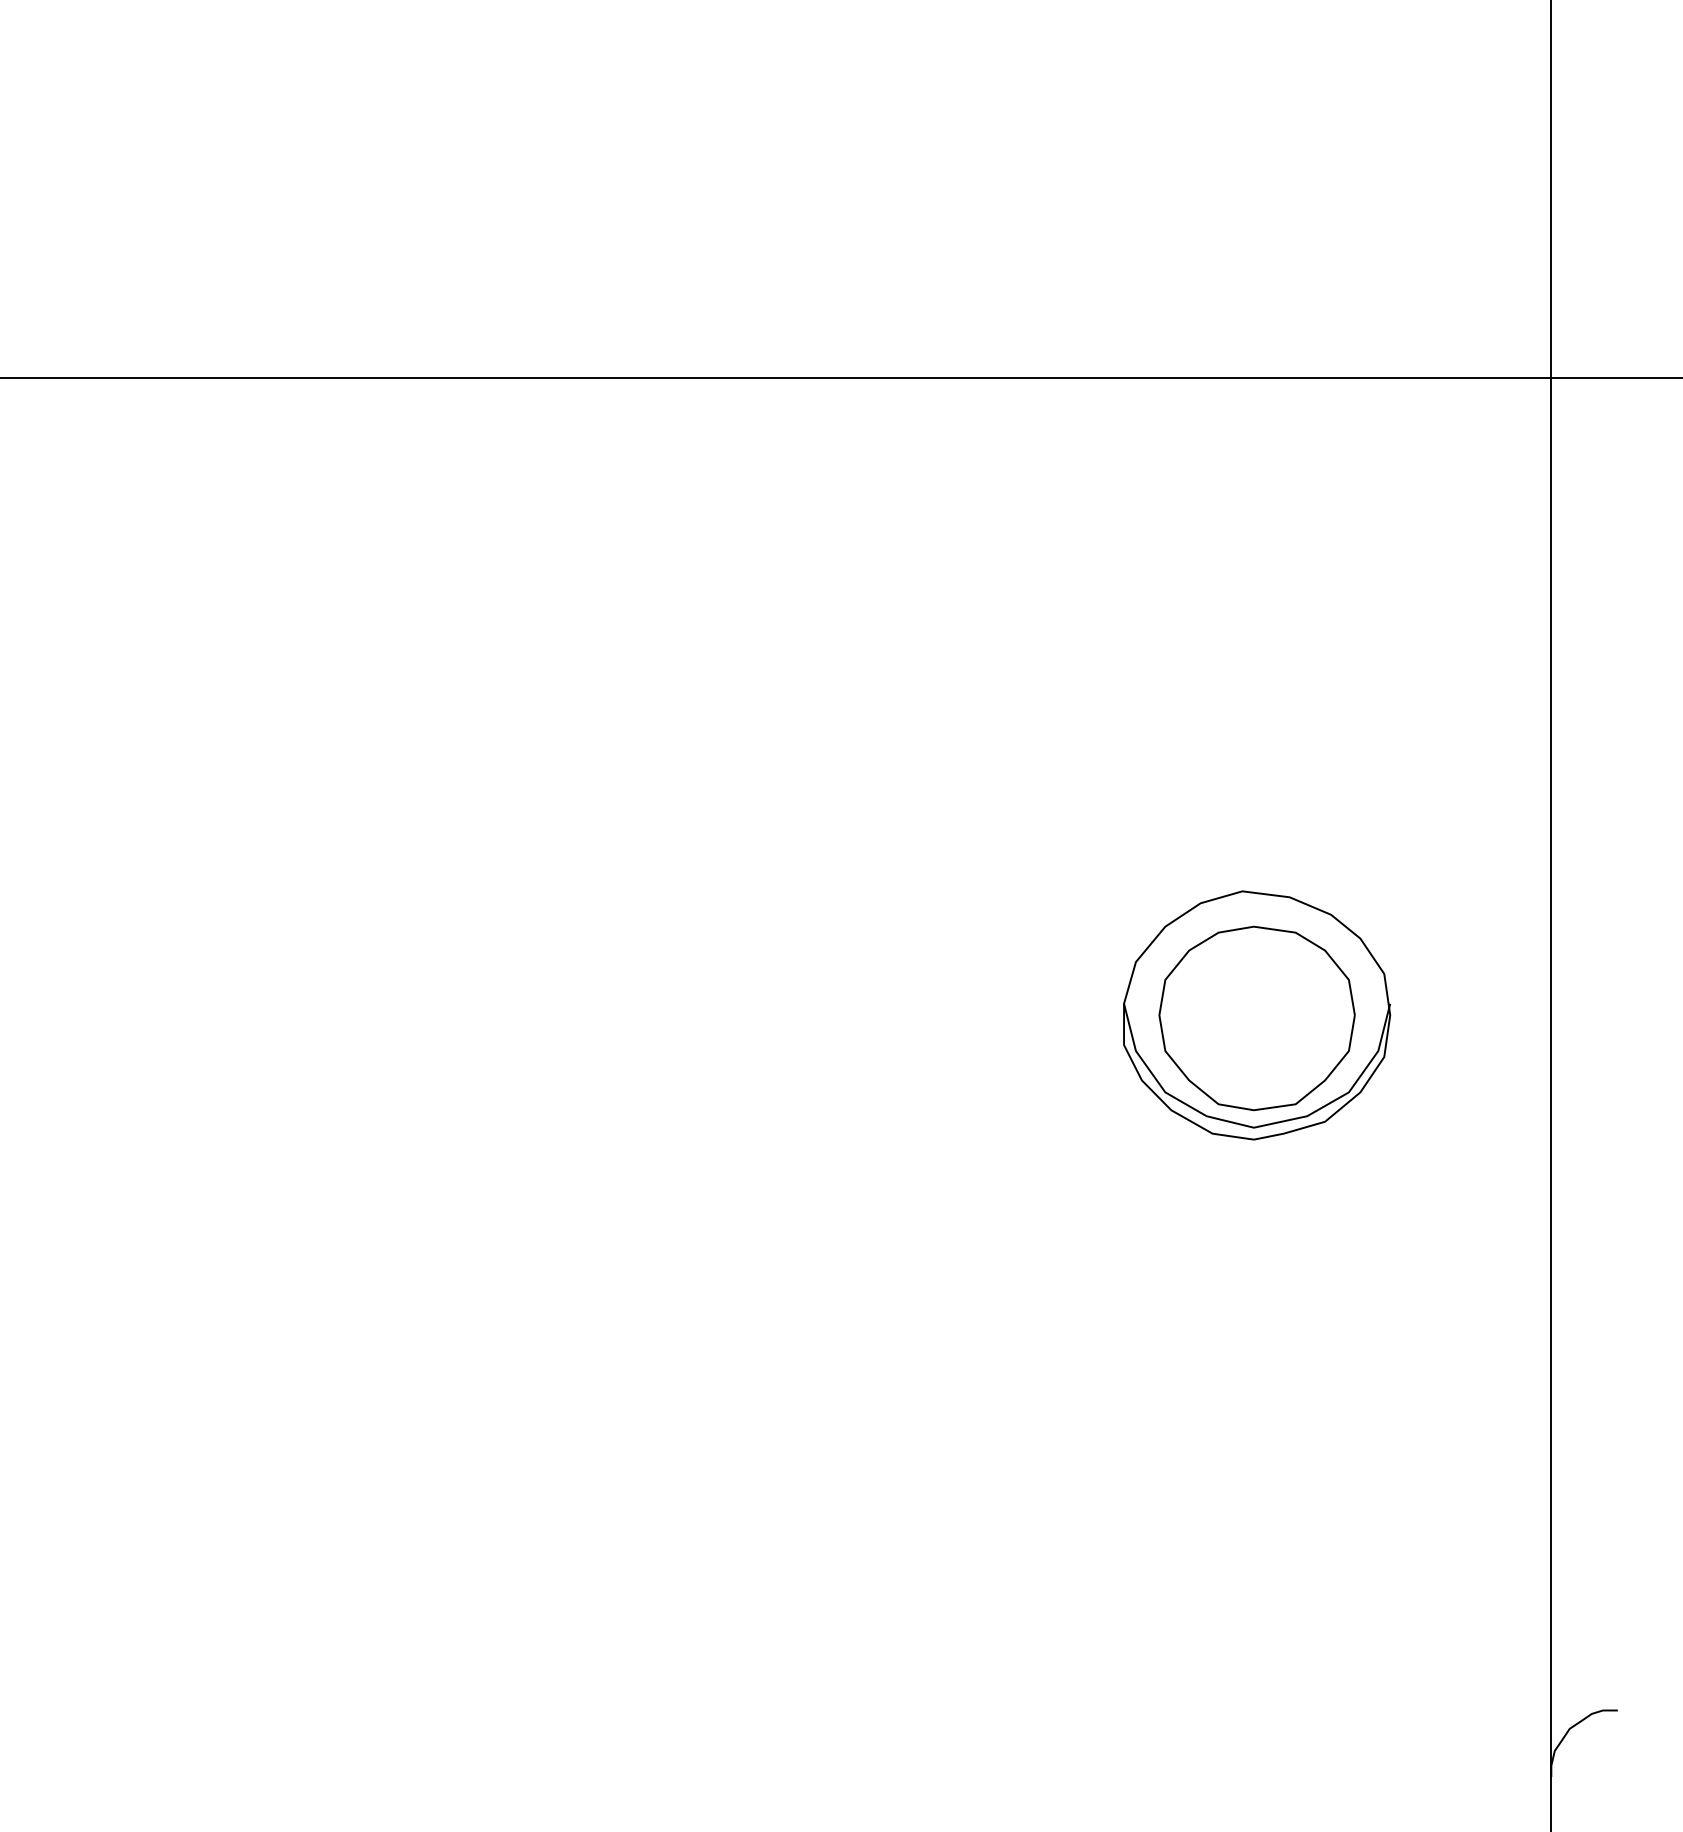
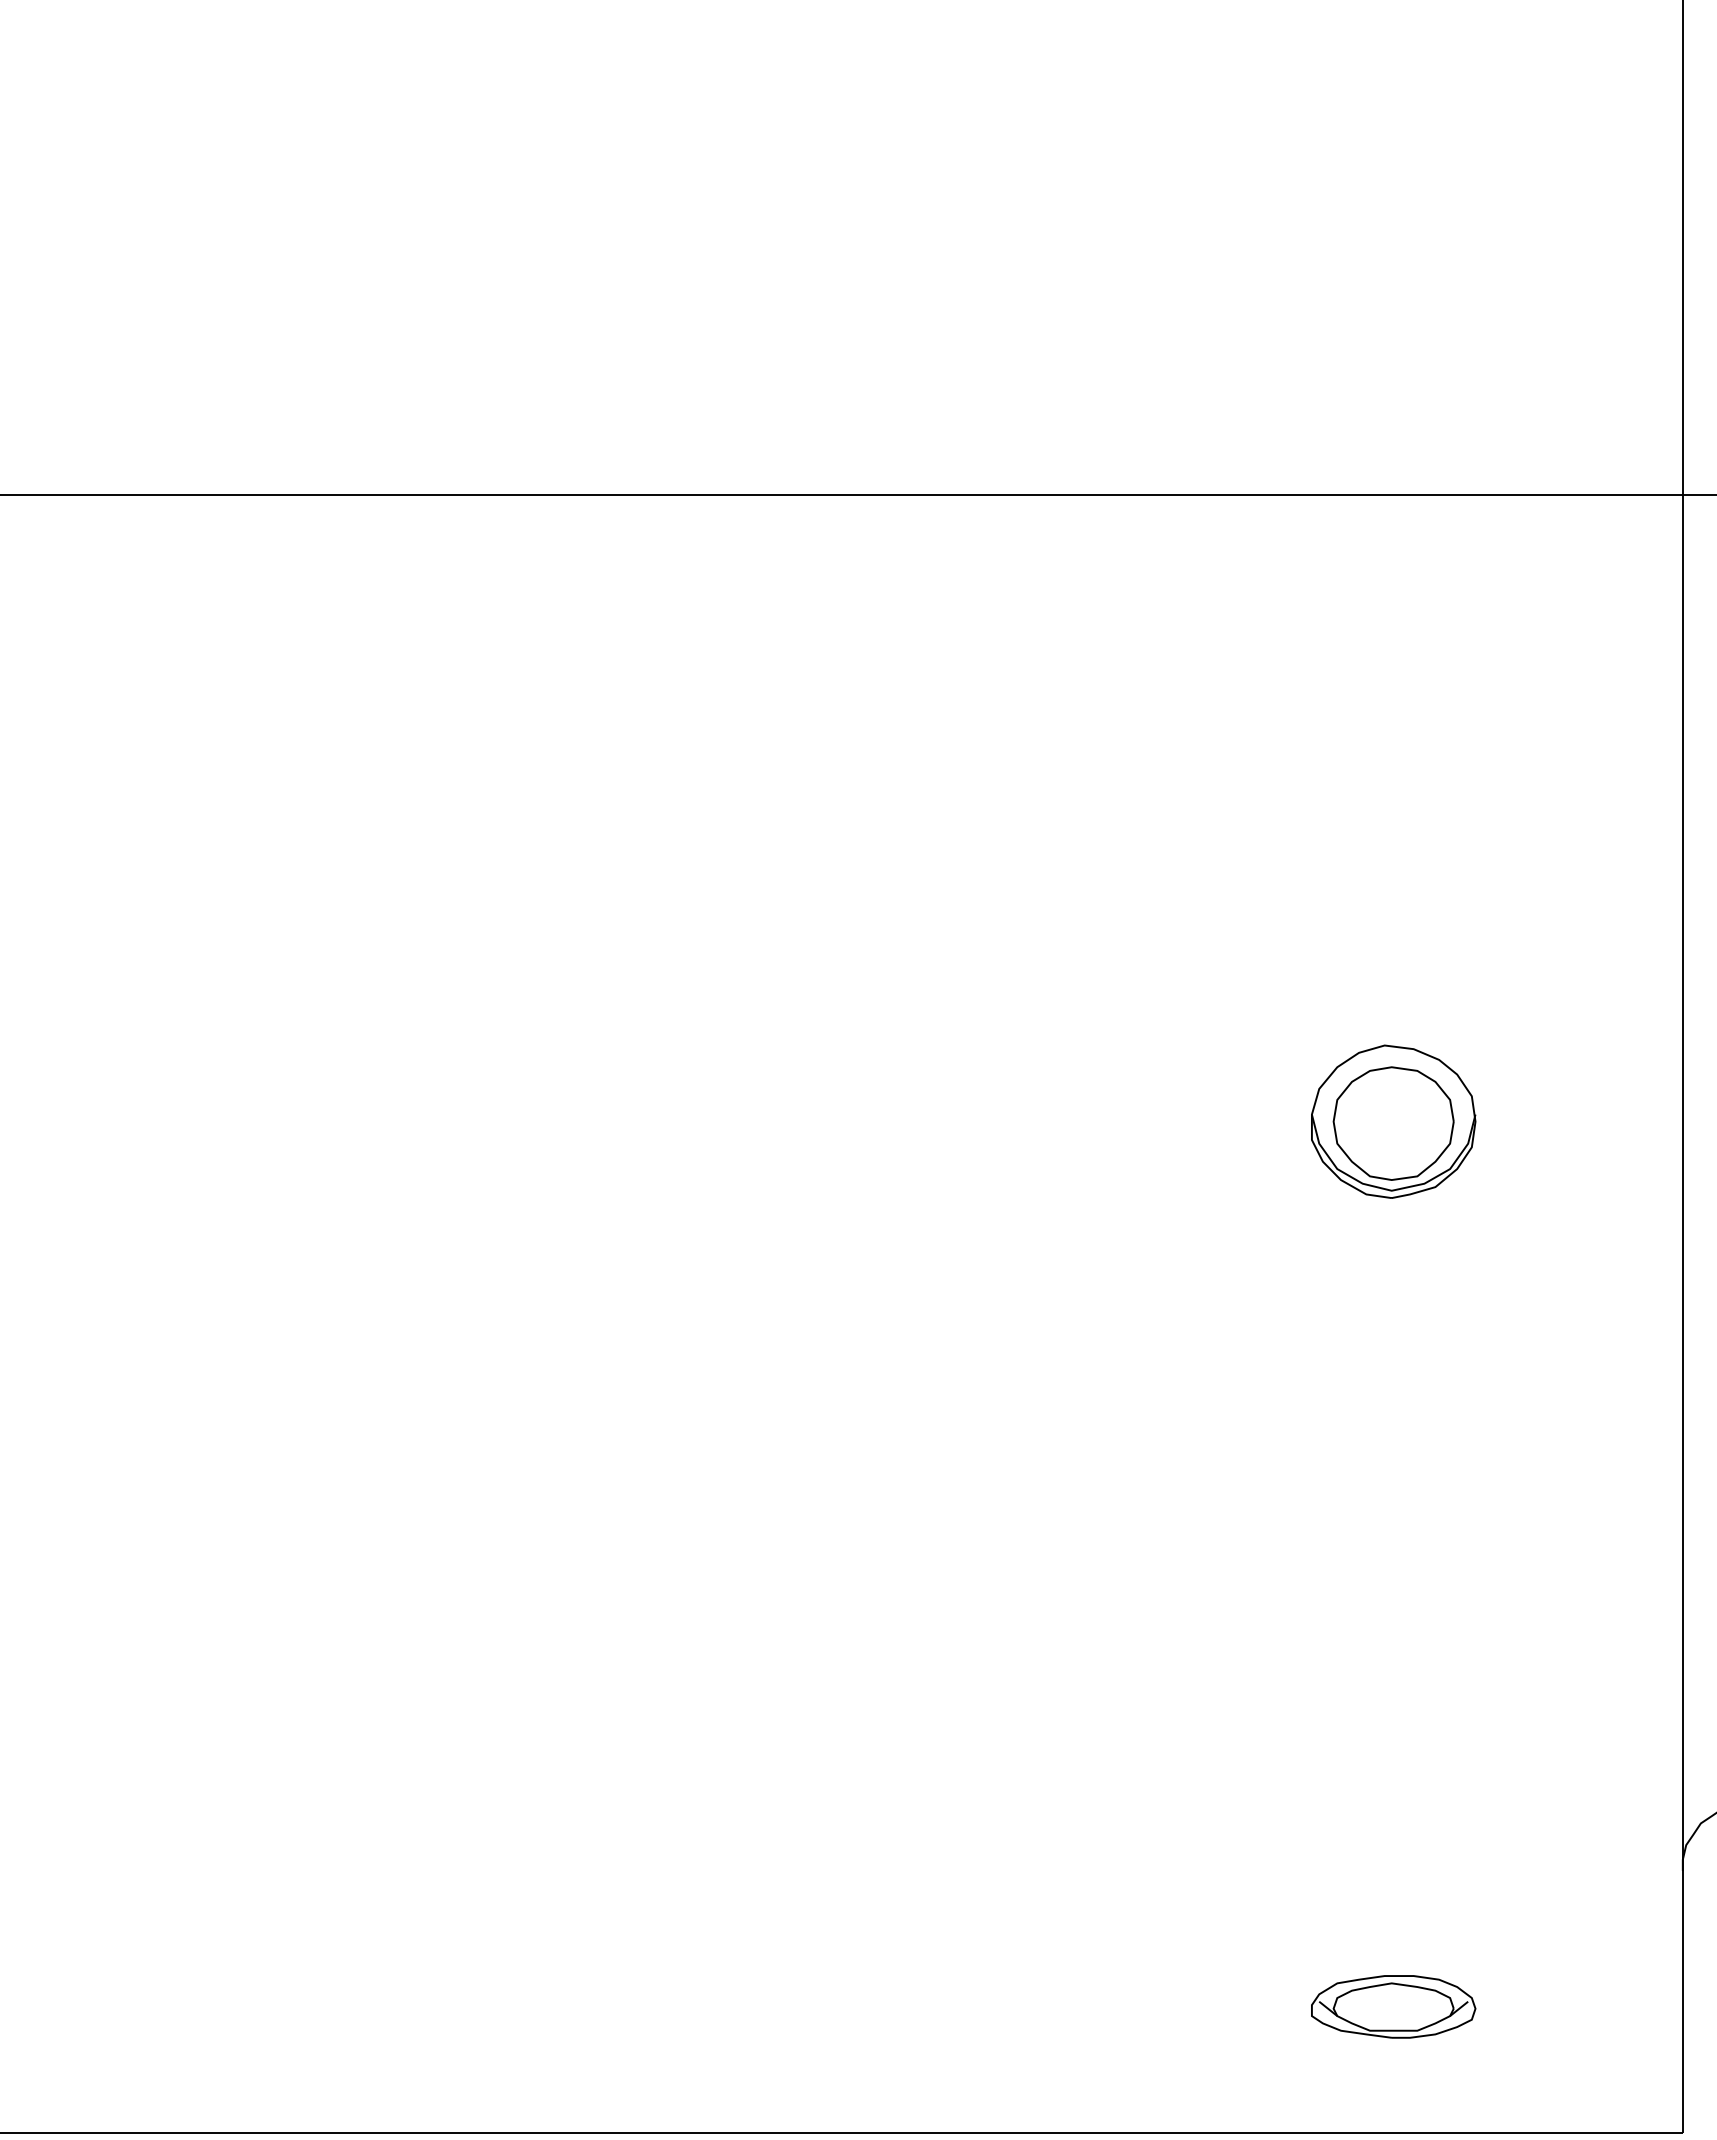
part: (1257, 1014) -> (1393, 1121), size x0.62

